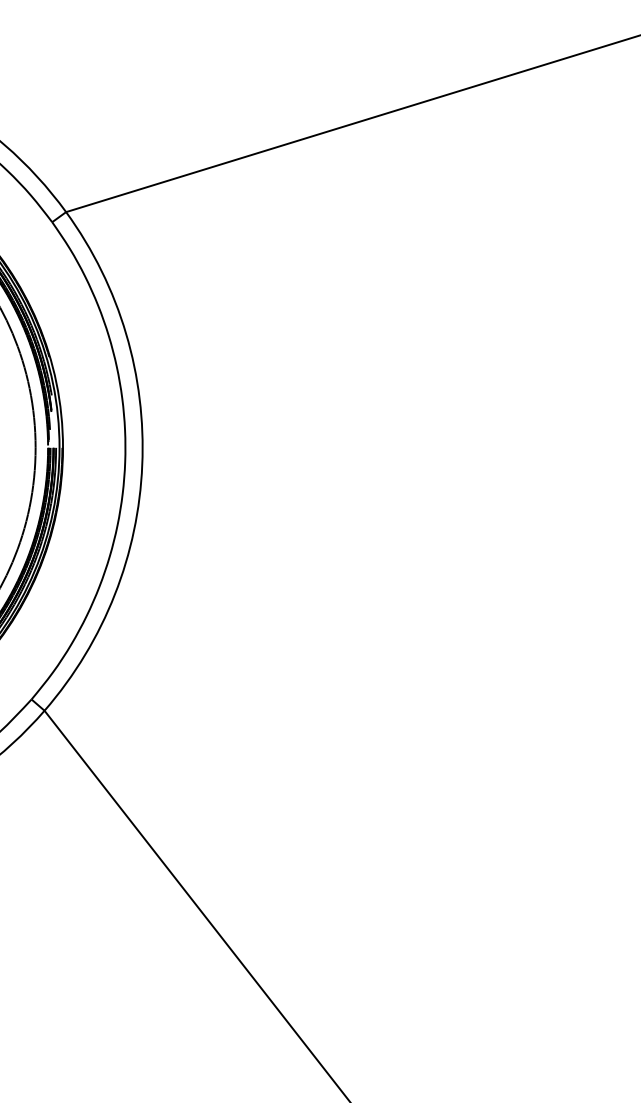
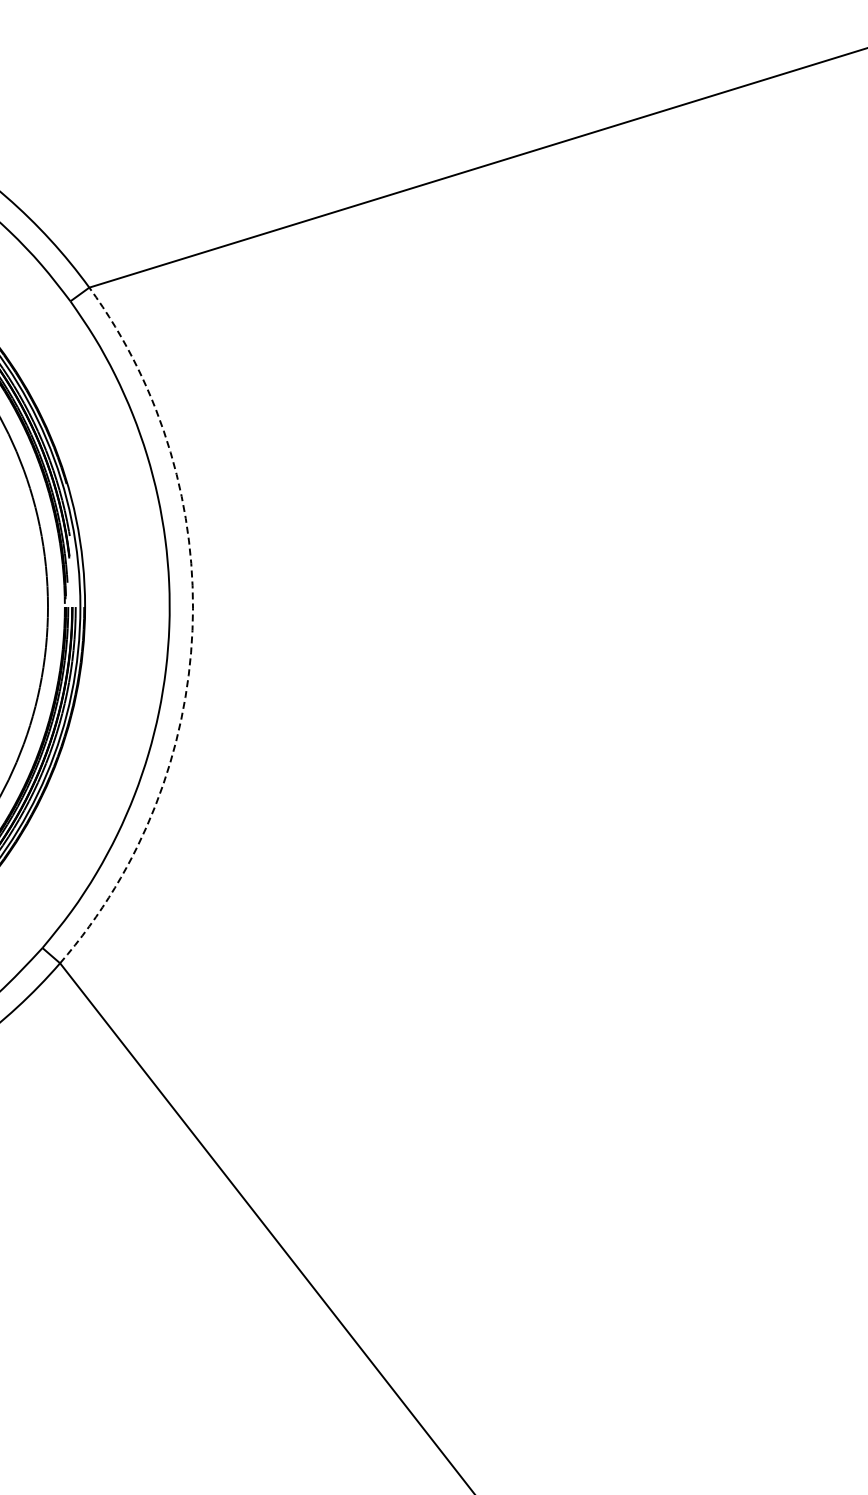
arc: (142, 465) -> (192, 630), solid -> dashed

